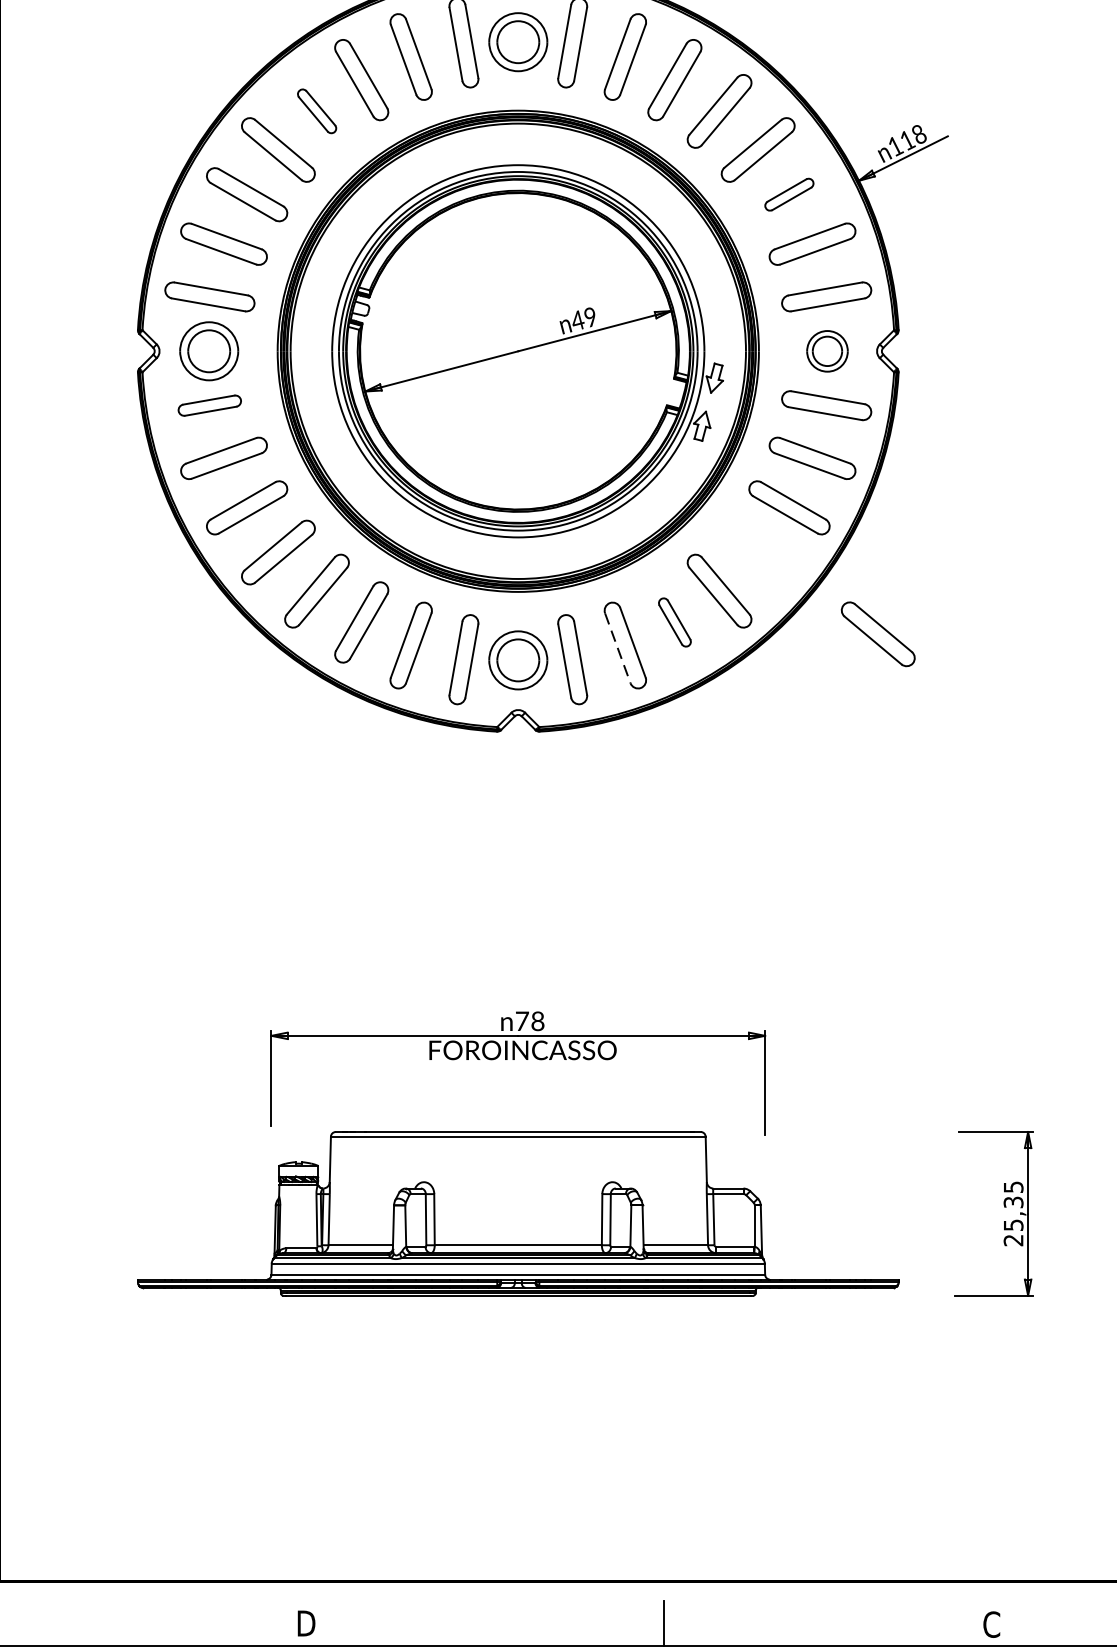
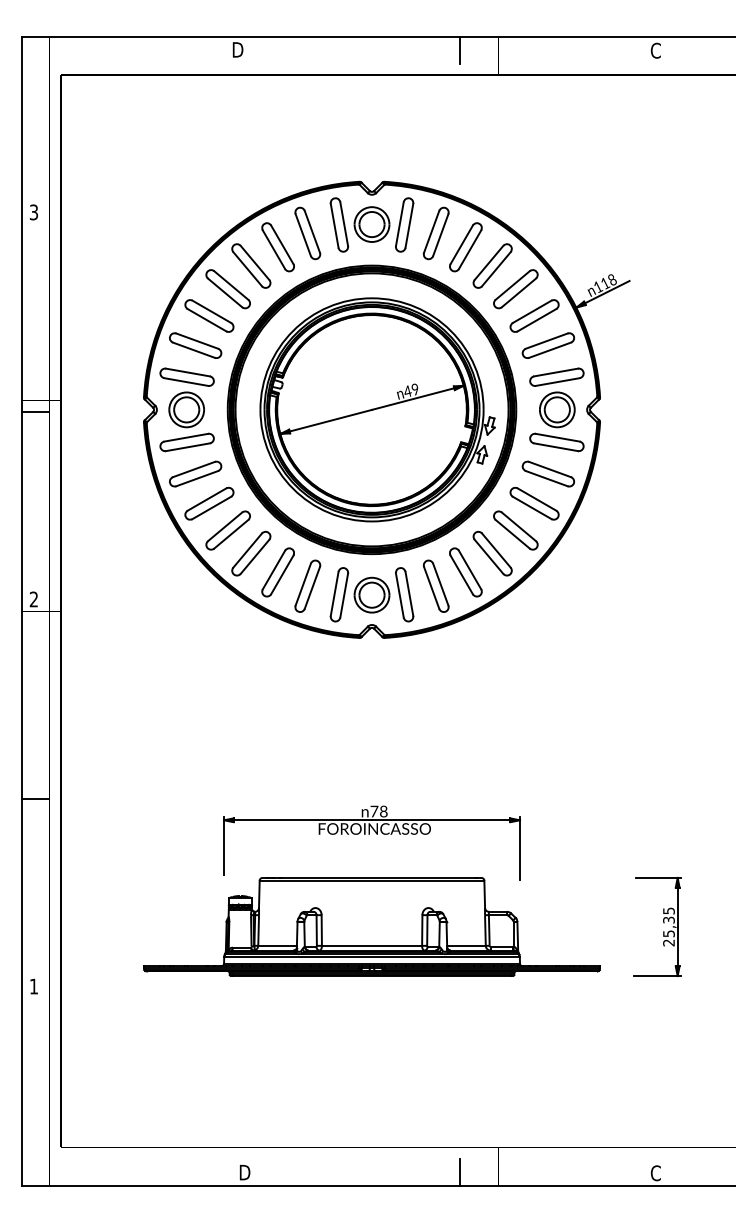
part: (317, 110) -> (251, 265), size x1.67
part: (789, 193) -> (534, 315), size x1.67
part: (827, 350) -> (557, 409), size x1.43
part: (208, 405) -> (186, 442), size x1.43
part: (674, 622) -> (465, 572), size x1.67
part: (877, 634) -> (515, 530), moved
line: (617, 649) -> (431, 588), dashed -> solid

